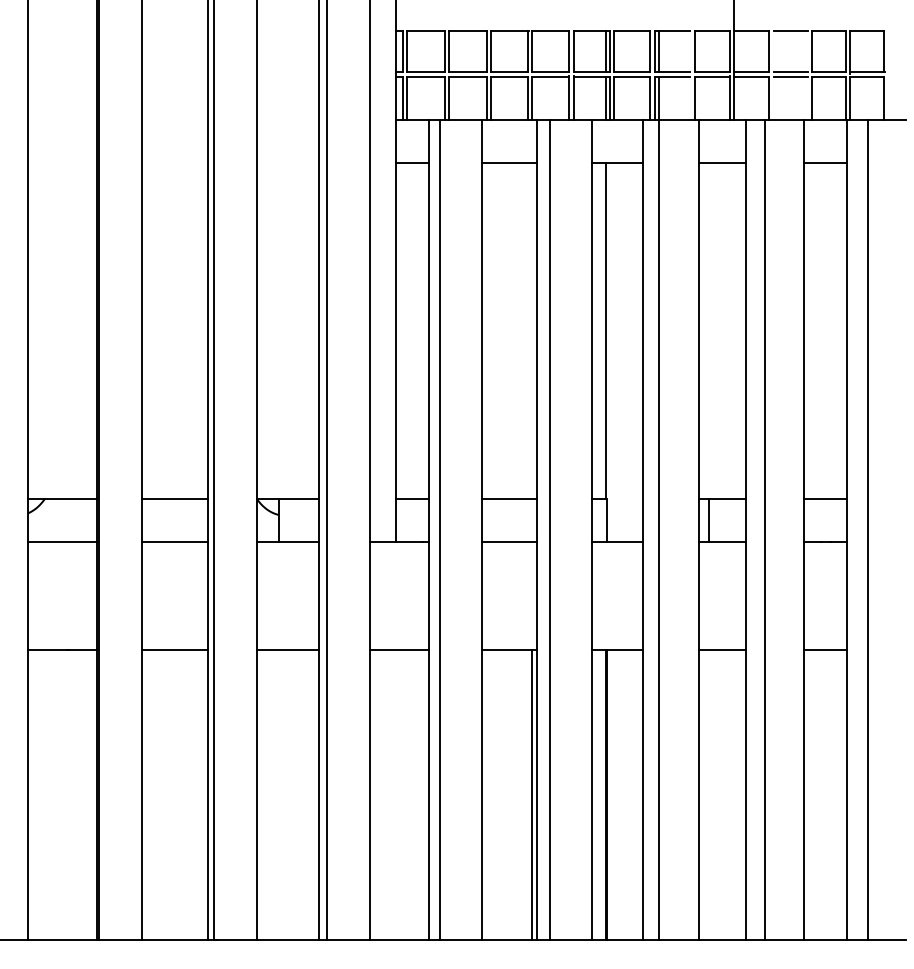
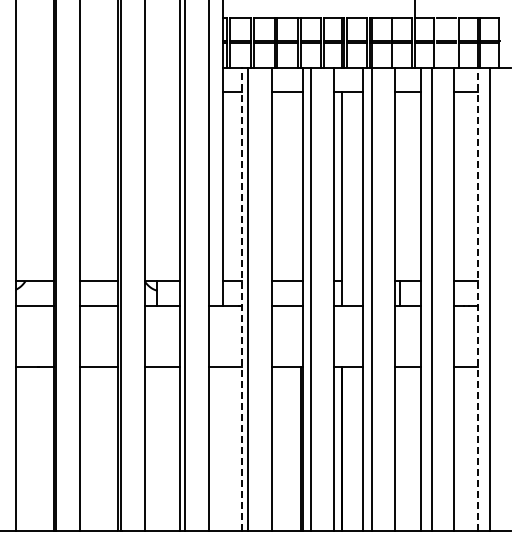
line: (429, 530) -> (242, 299), solid -> dashed
line: (847, 530) -> (478, 299), solid -> dashed

